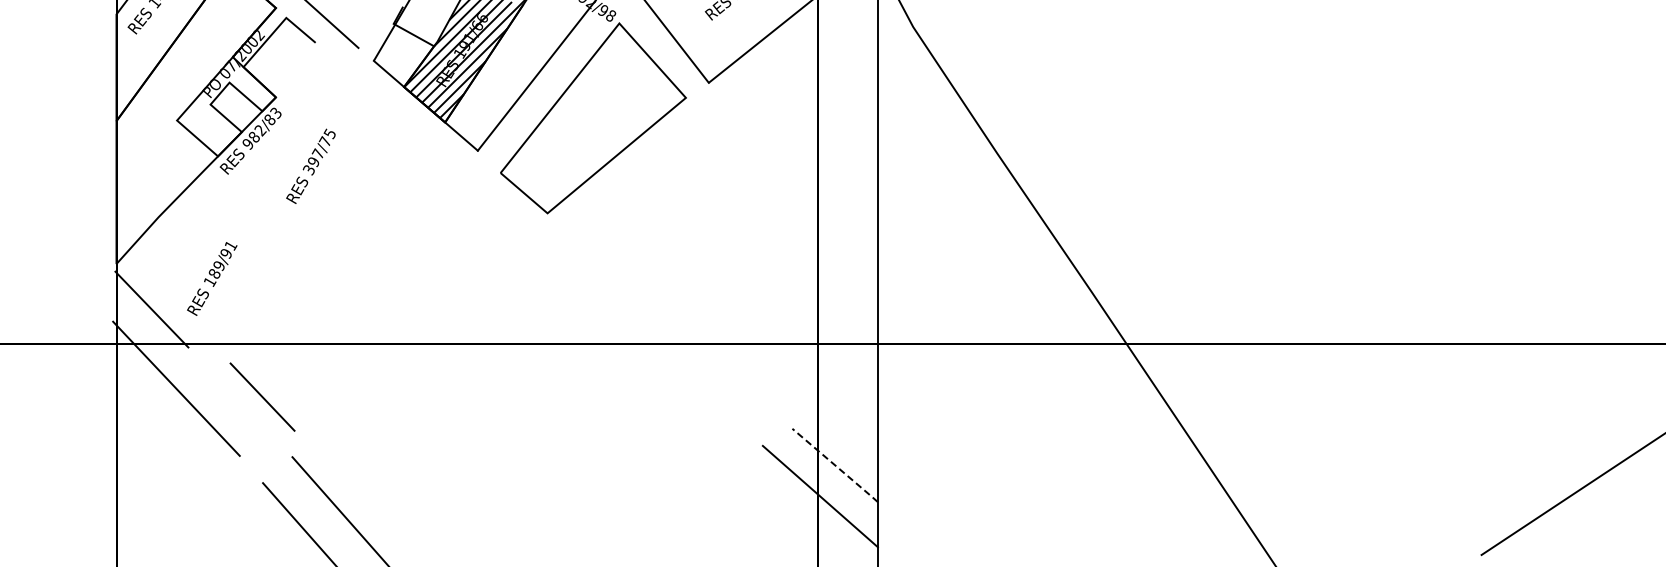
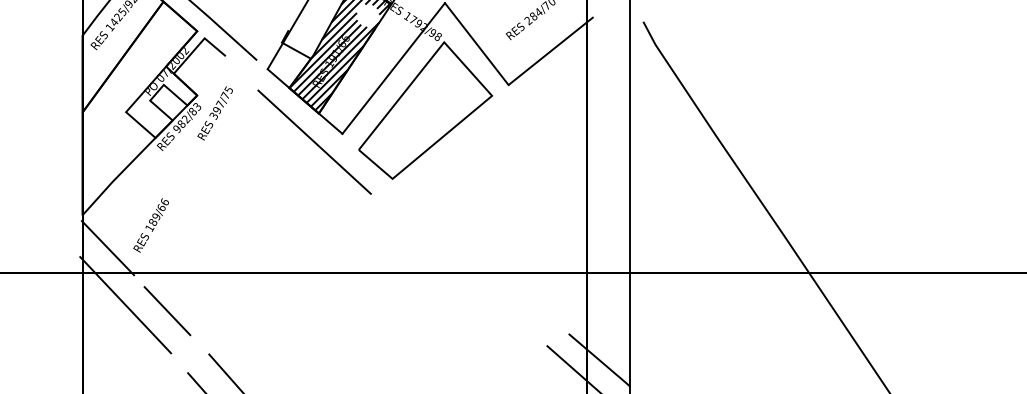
line: (439, 162) -> (314, 142), added
text: (310, 165) -> (214, 112), moved
text: (228, 249) -> (163, 204), 189/91 -> 189/66
line: (262, 396) -> (167, 310), moved
line: (835, 465) -> (599, 360), dashed -> solid

